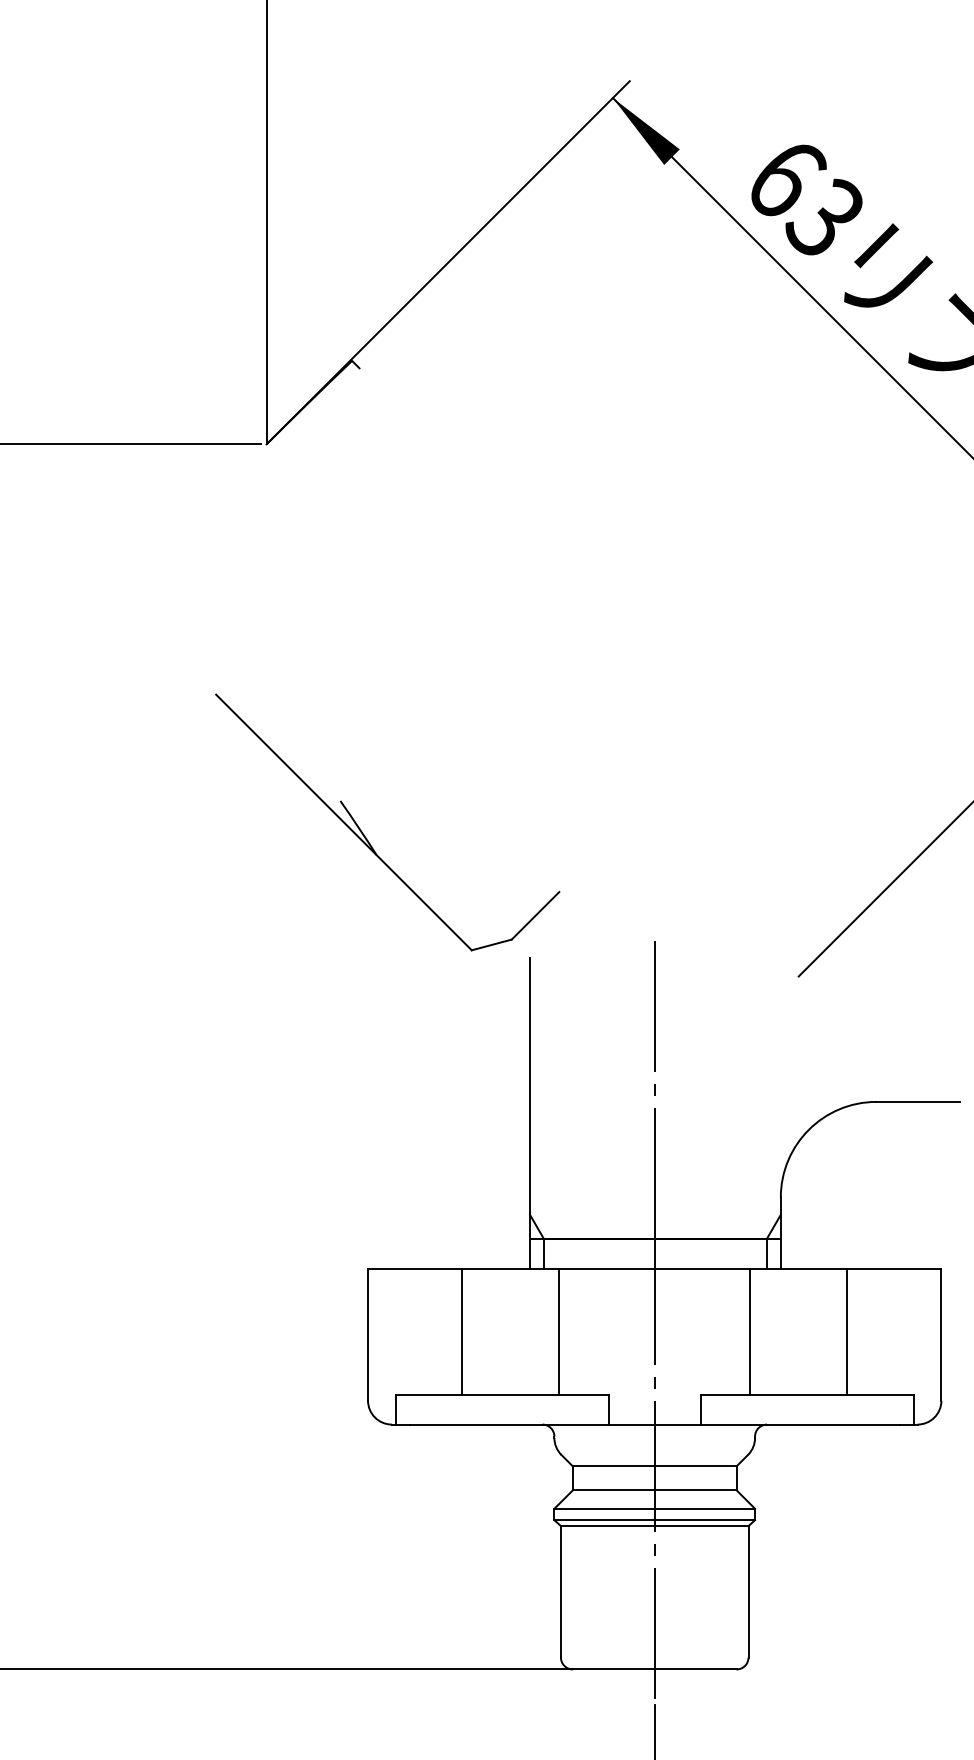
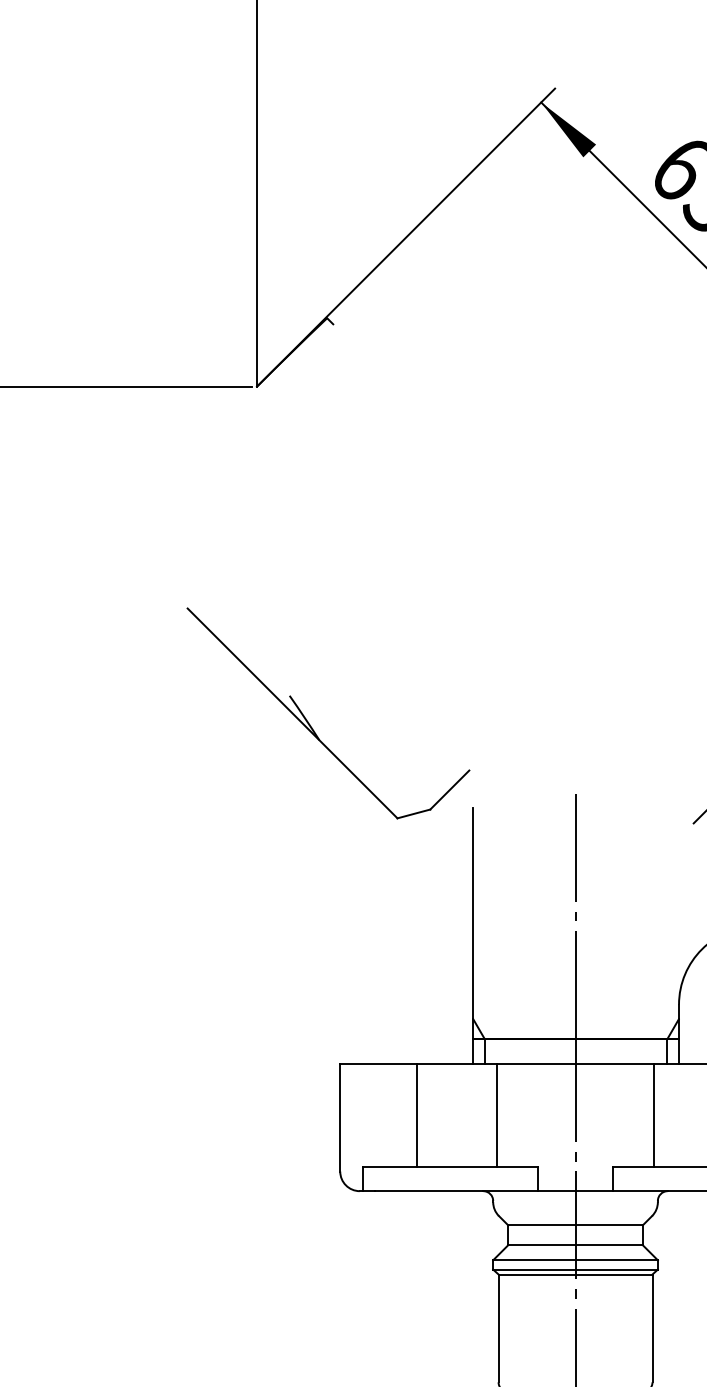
part: (366, 837) -> (311, 725), moved

